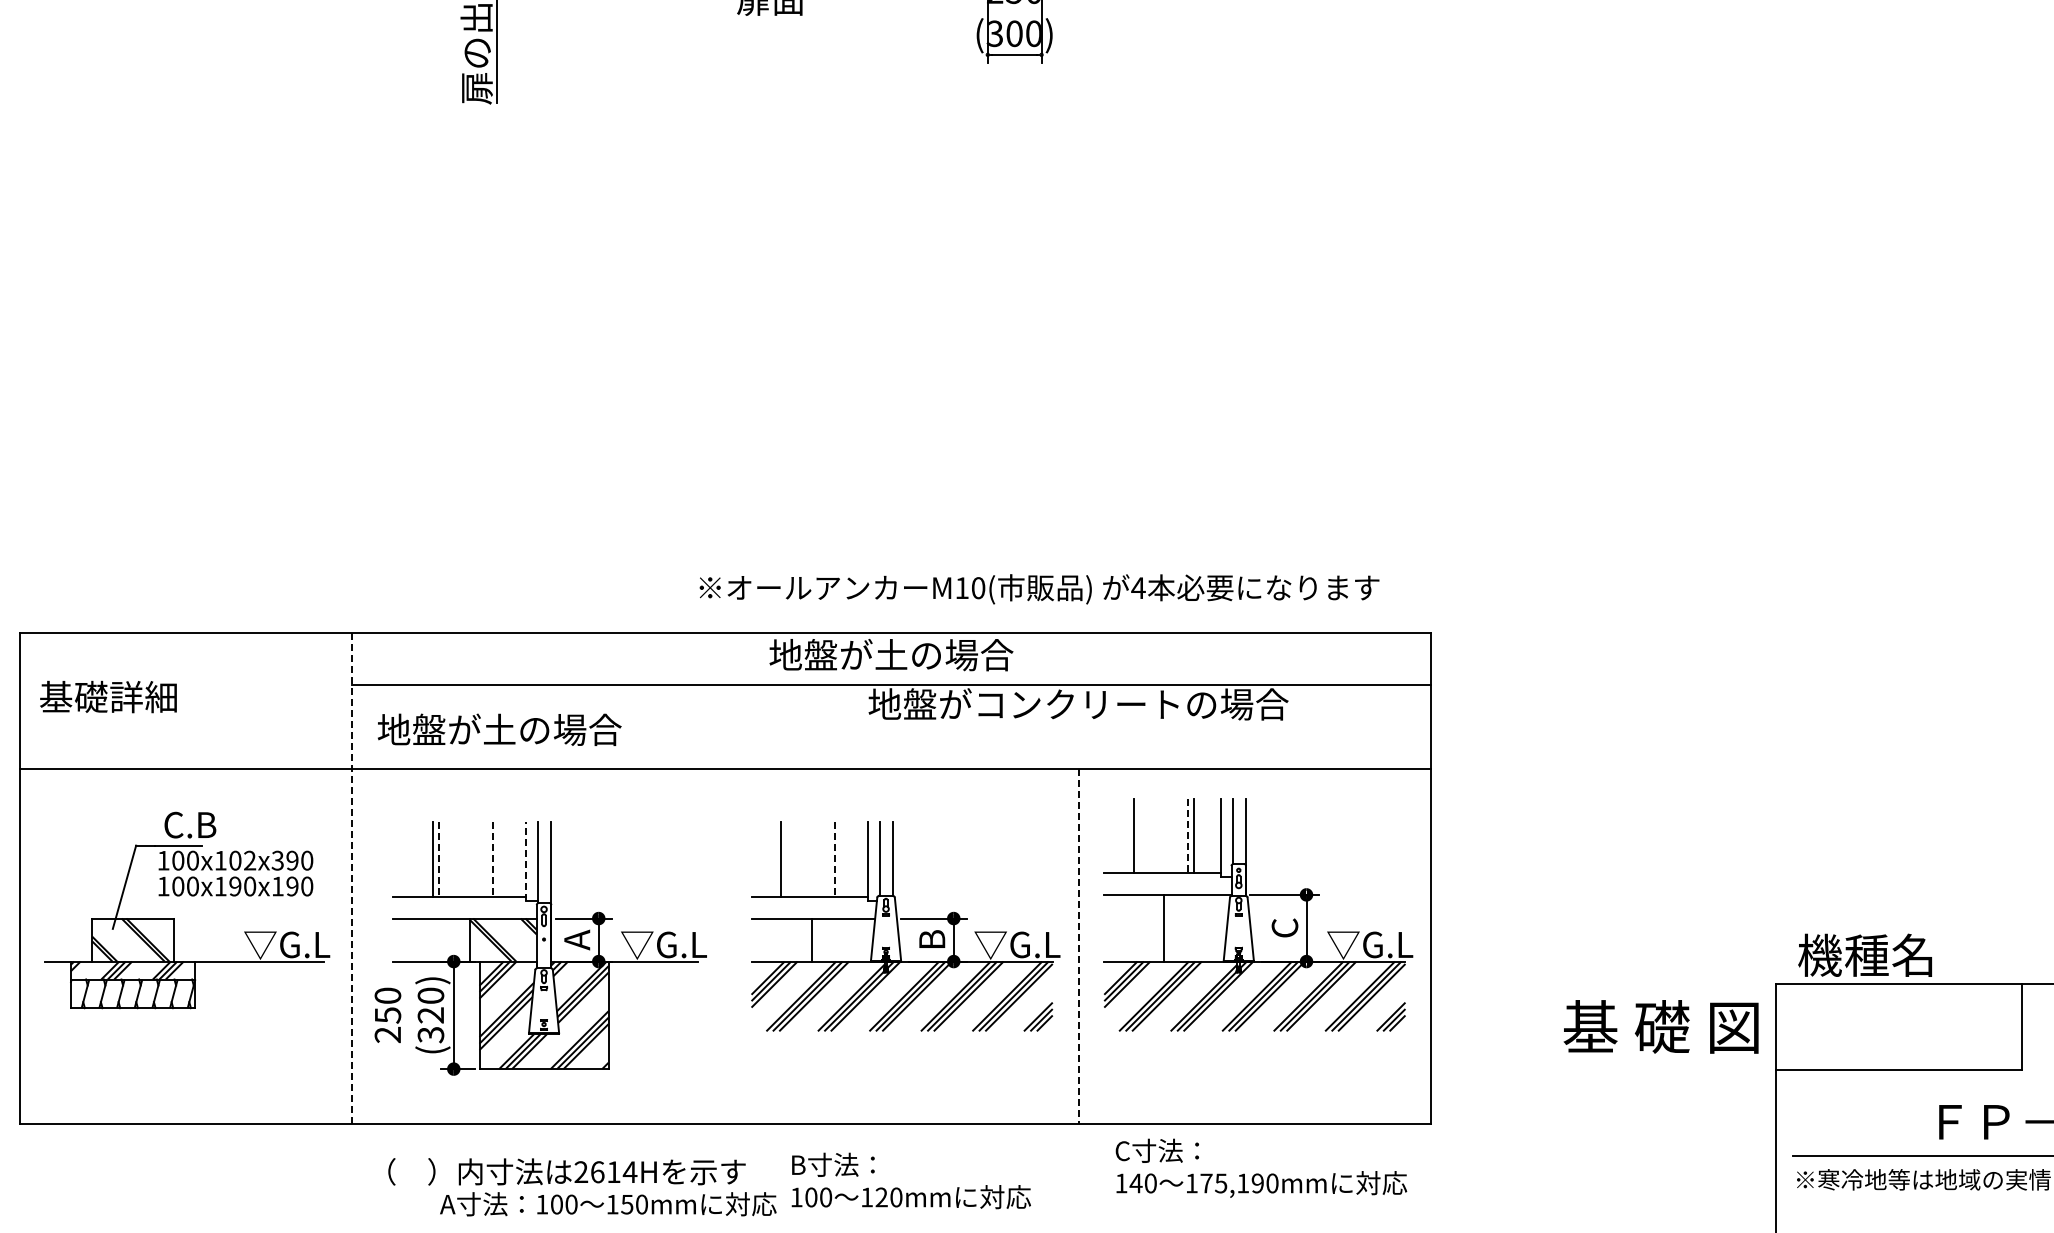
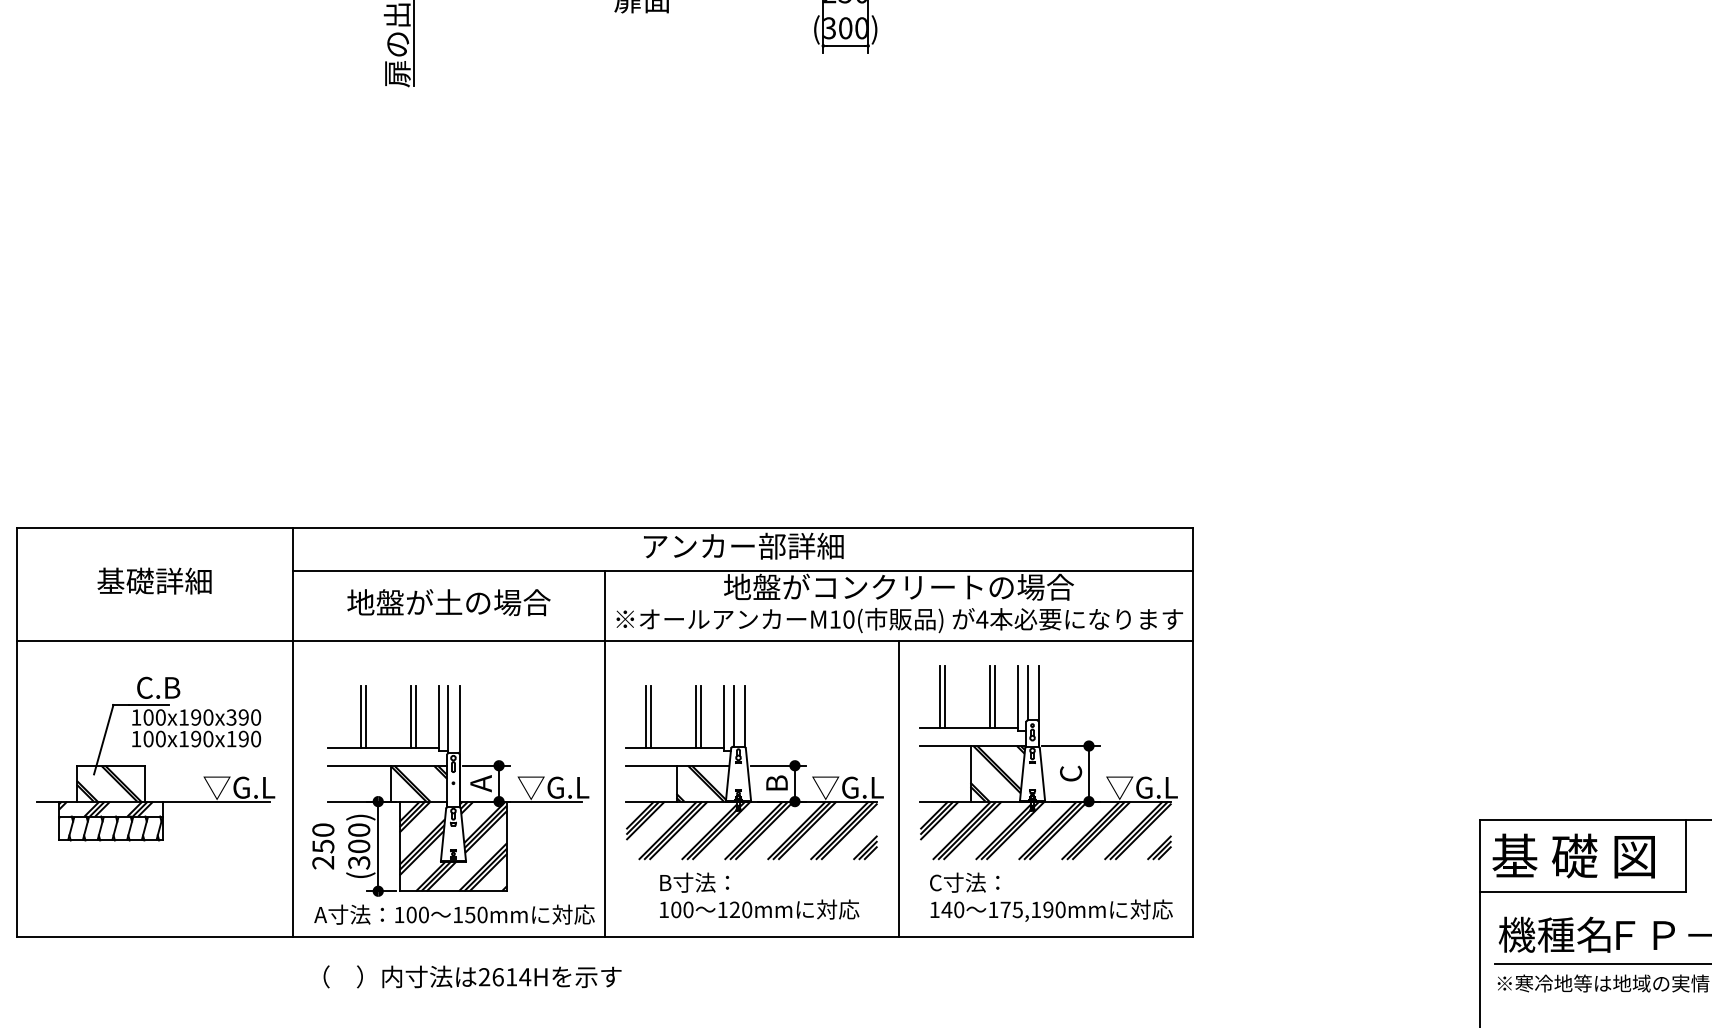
text: (1039, 589) -> (899, 620), moved
text: (891, 654) -> (743, 545), 地盤が土の場合 -> アンカー部詳細
text: (108, 696) -> (154, 580), moved
text: (499, 729) -> (448, 602), moved
line: (1127, 835) -> (939, 696), added
line: (1187, 836) -> (989, 697), dashed -> solid
line: (499, 859) -> (416, 716), added
line: (774, 859) -> (645, 716), added
line: (841, 859) -> (701, 716), added
text: (242, 860) -> (202, 717), 100x102x390 -> 100x190x390
line: (439, 860) -> (366, 717), dashed -> solid
line: (493, 860) -> (411, 717), dashed -> solid
line: (835, 860) -> (696, 717), dashed -> solid
line: (526, 861) -> (438, 718), dashed -> solid
line: (351, 878) -> (292, 732), dashed -> solid
line: (725, 903) -> (604, 753), added
hatch: (1196, 927) -> (997, 773), added
hatch: (841, 939) -> (701, 783), added
line: (1078, 946) -> (898, 789), dashed -> solid
text: (1864, 954) -> (1554, 934), moved
text: (430, 1015) -> (358, 846), (320) -> (300)
text: (1660, 1026) -> (1573, 855), moved
text: (1261, 1167) -> (1051, 896), moved
text: (910, 1180) -> (758, 895), moved
text: (608, 1204) -> (454, 914), moved

